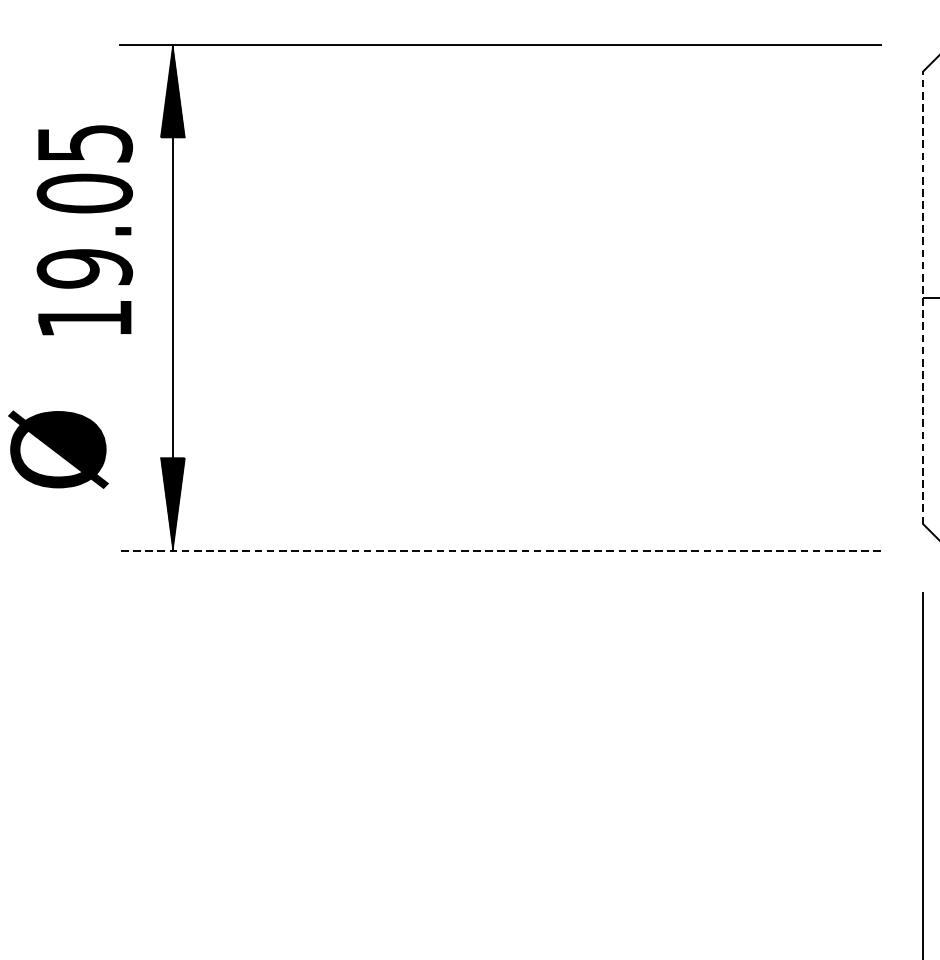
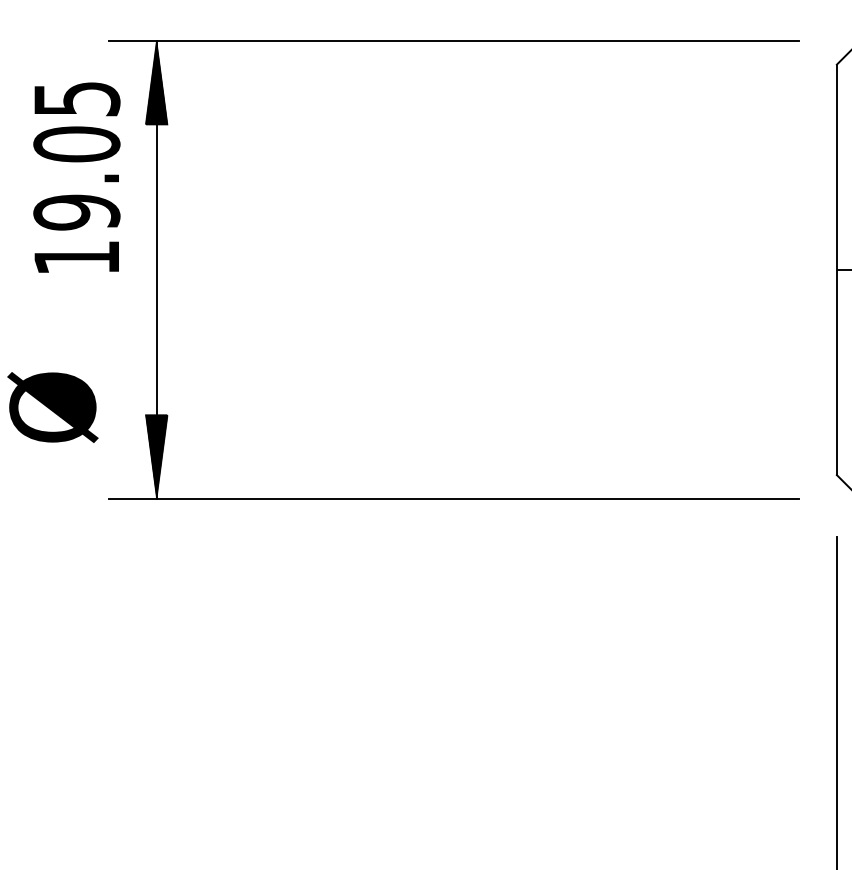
text: (84, 230) -> (76, 177), moved
line: (922, 297) -> (836, 269), dashed -> solid
line: (500, 551) -> (453, 499), dashed -> solid

